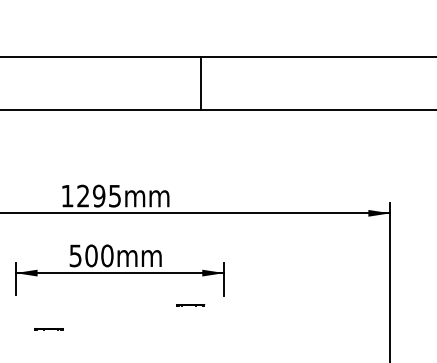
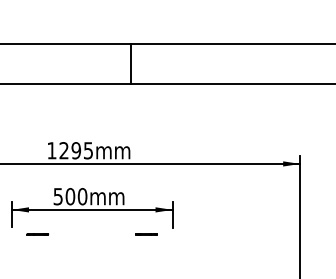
line: (201, 83) -> (131, 64), moved
line: (48, 329) -> (37, 234), moved

